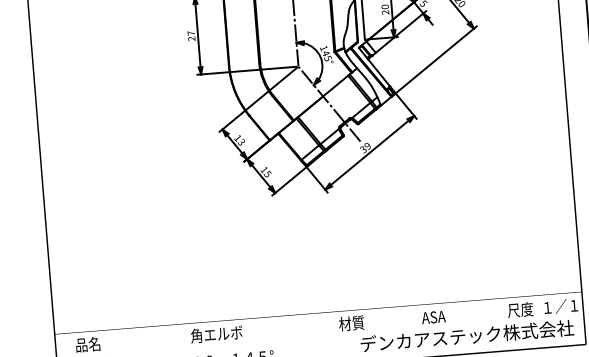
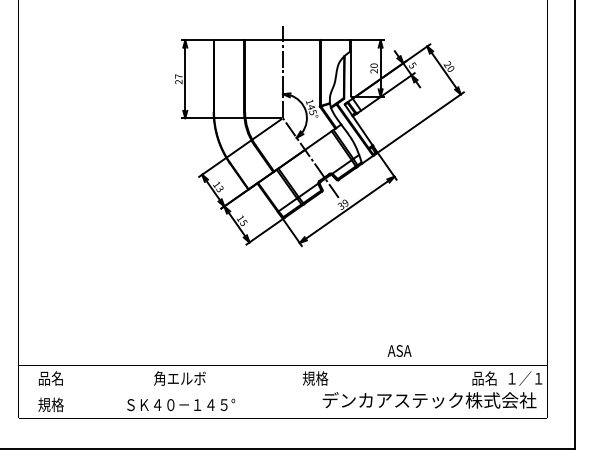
text: (520, 309) -> (484, 378), 尺度 -> 品名
text: (433, 316) -> (399, 350), moved
text: (351, 323) -> (315, 378), 材質 -> 規格

